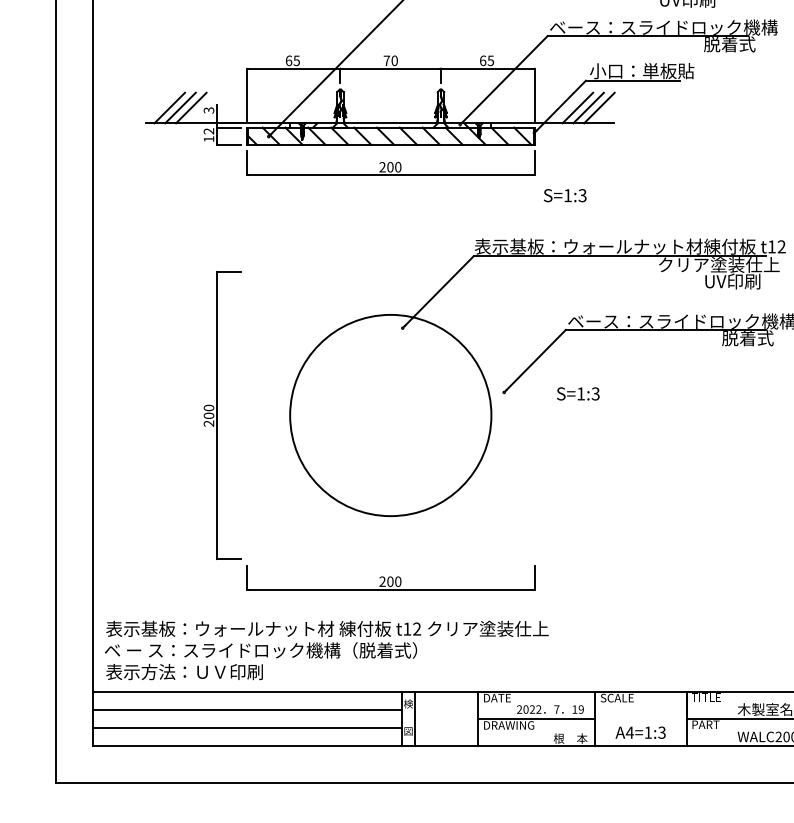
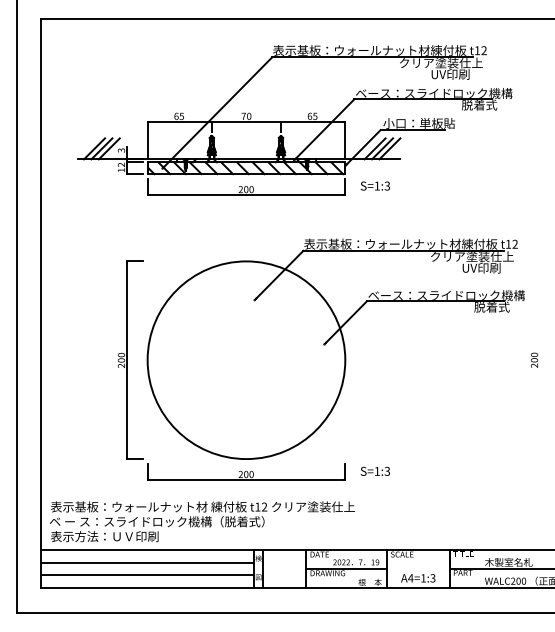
text: (563, 194) -> (374, 185), moved
text: (577, 392) -> (374, 470), moved
circle: (390, 415) -> (246, 360), size x1.43

